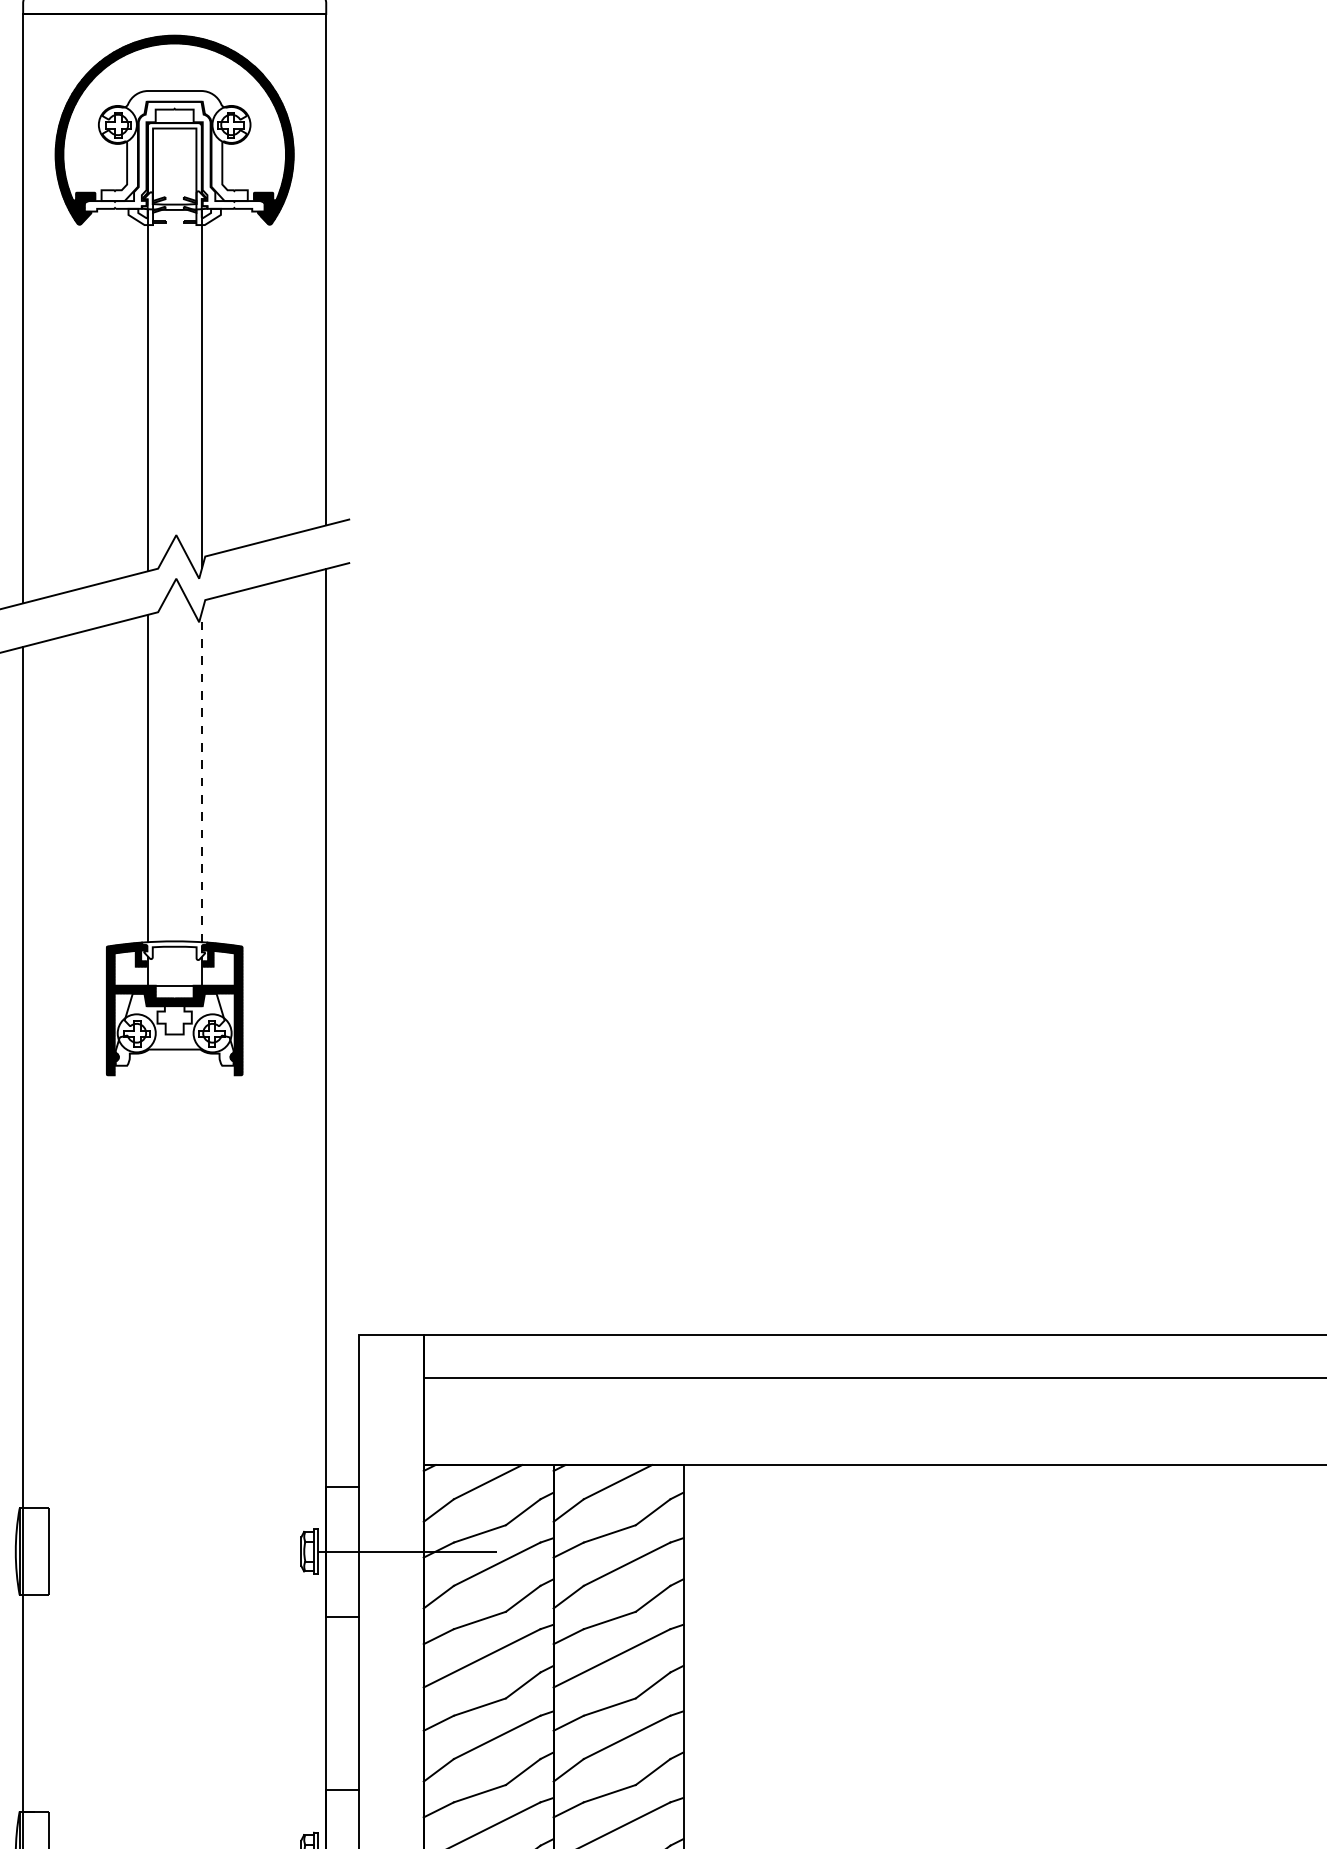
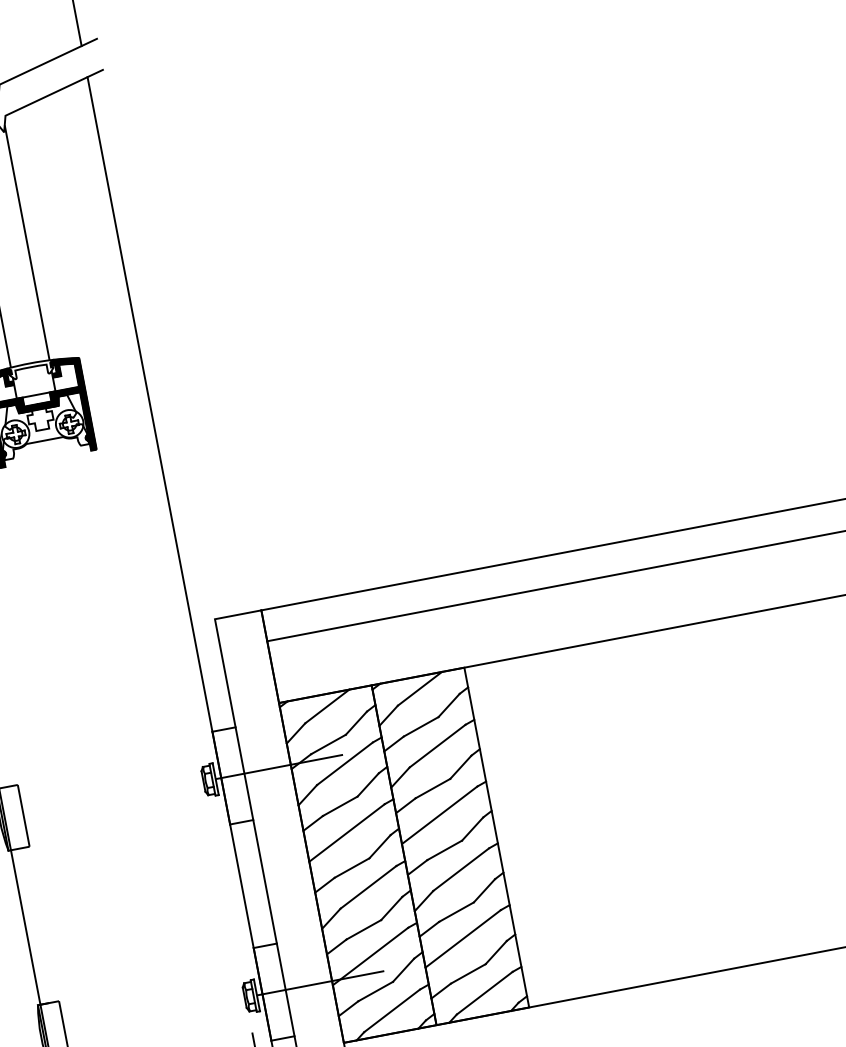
line: (201, 777) -> (26, 242), dashed -> solid

